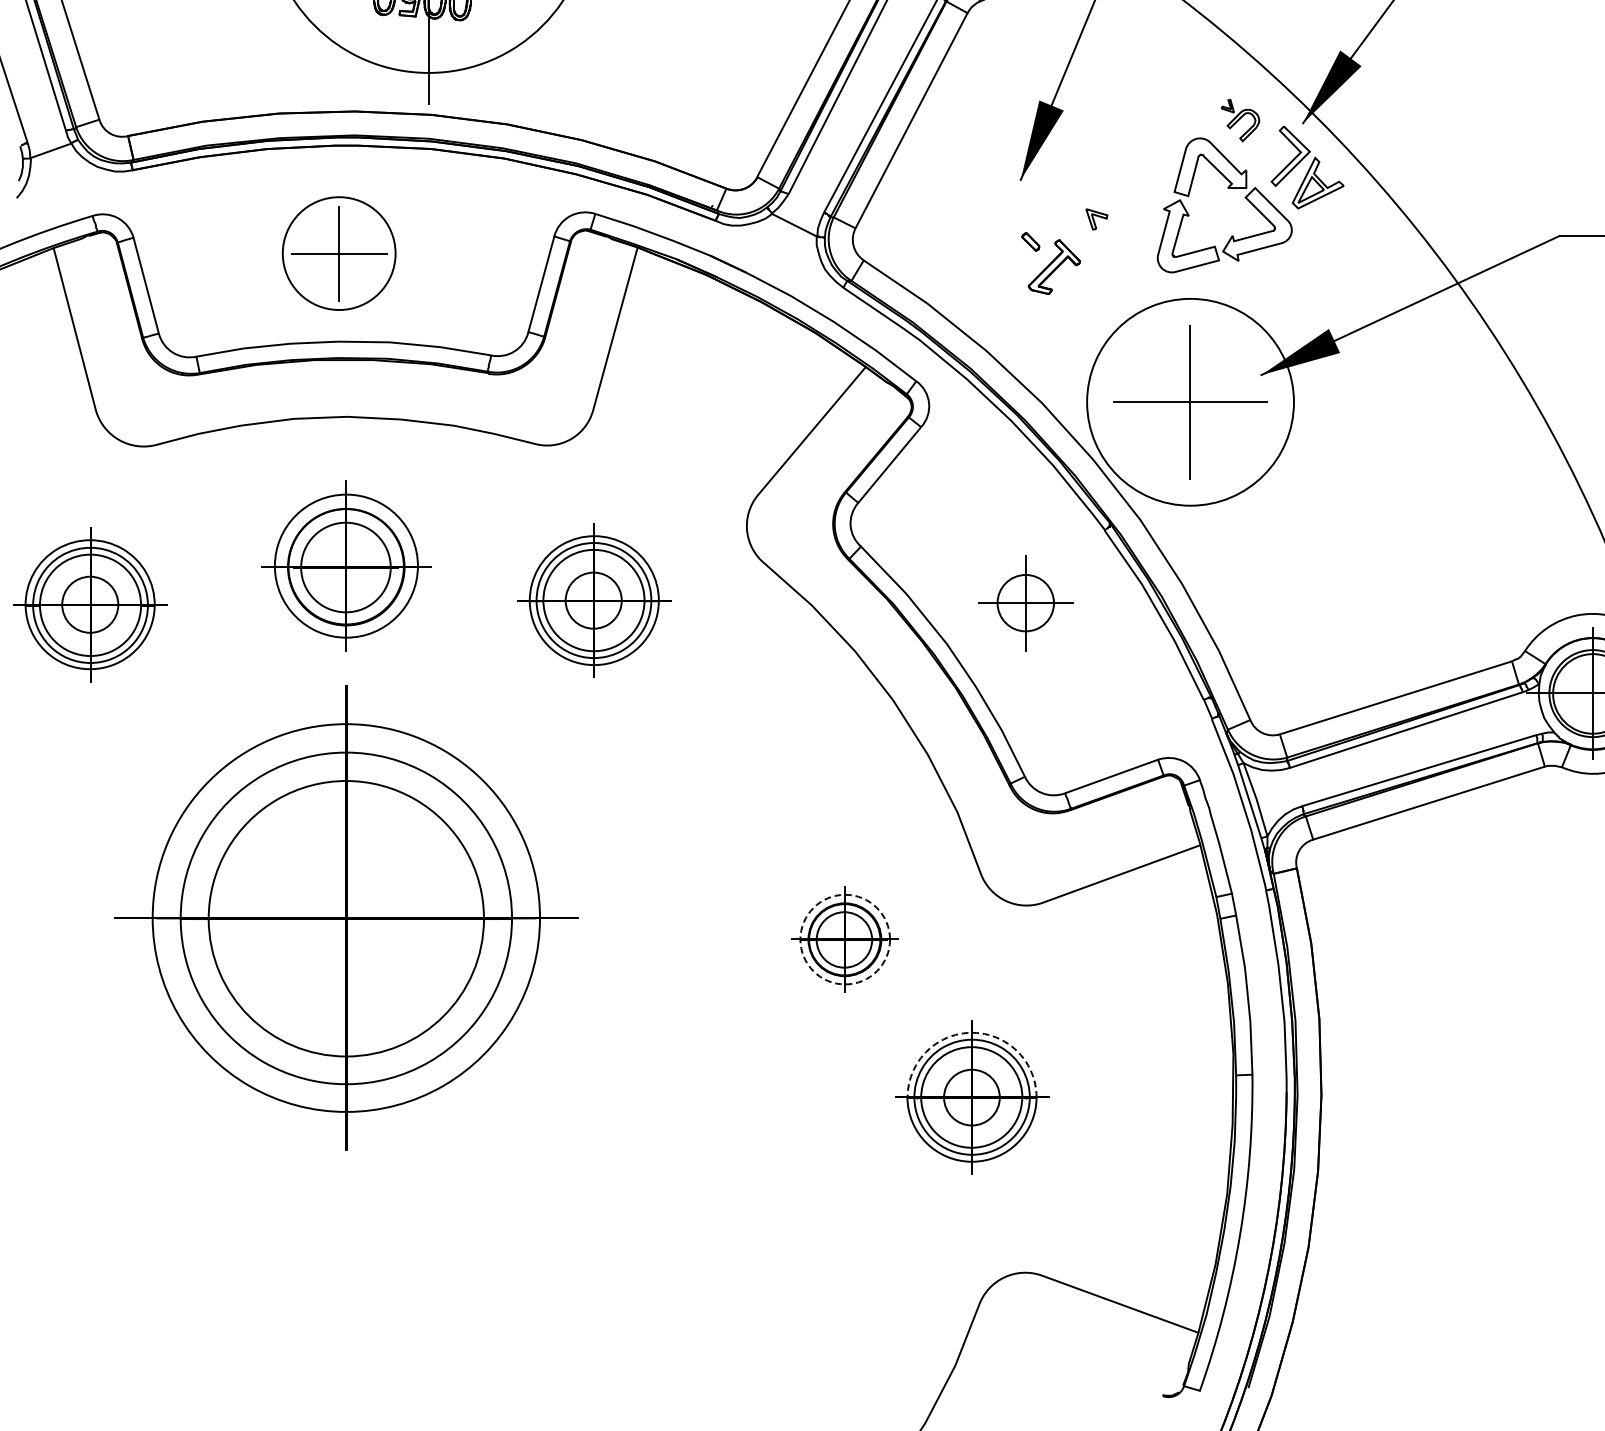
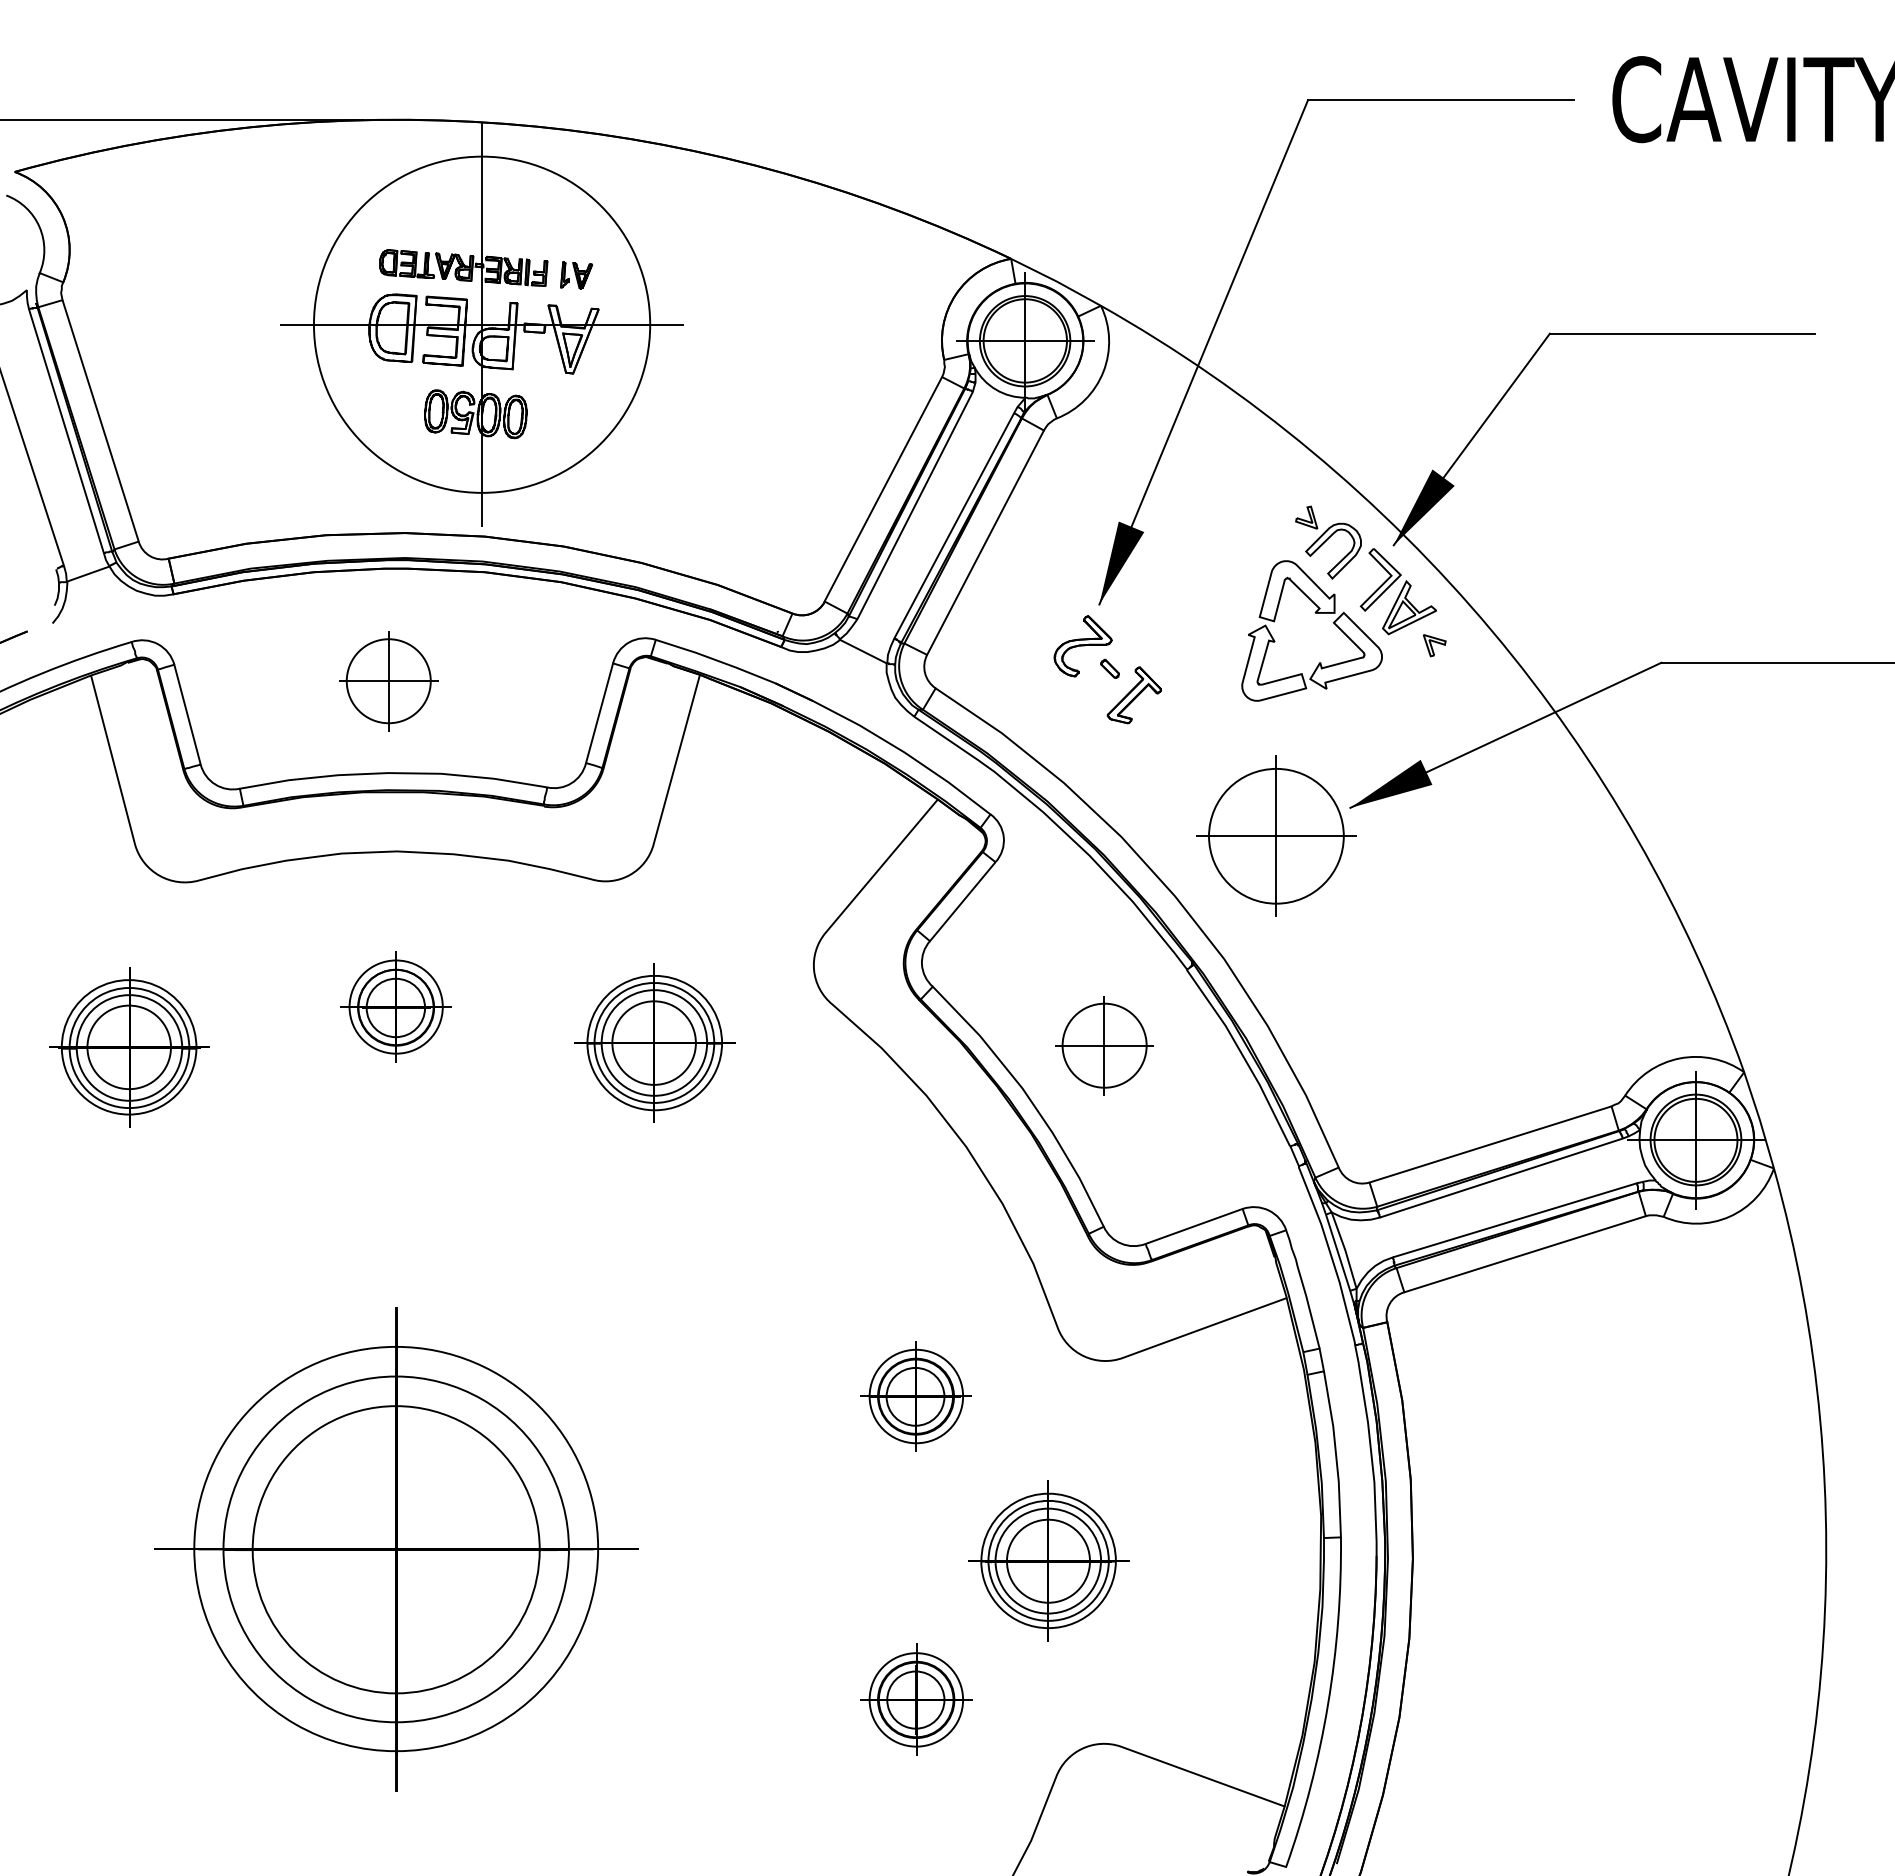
part: (1240, 120) -> (1328, 542), size x1.67
part: (1096, 219) -> (1434, 645), moved
part: (1004, 220) -> (1082, 646), added
circle: (338, 253) -> (388, 681), size x0.71
circle: (1190, 401) -> (1276, 835), size x0.62
part: (345, 565) -> (395, 1006), size x0.62
circle: (593, 600) -> (653, 1042), size x1.43
circle: (1025, 602) -> (1104, 1045), size x1.43
circle: (90, 604) -> (129, 1047), size x1.43
part: (346, 918) -> (396, 1549), moved
circle: (845, 939) -> (916, 1396), dashed -> solid
arc: (971, 1032) -> (1048, 1493), dashed -> solid
circle: (971, 1096) -> (1048, 1560), size x1.43
part: (845, 1230) -> (916, 1699), added

